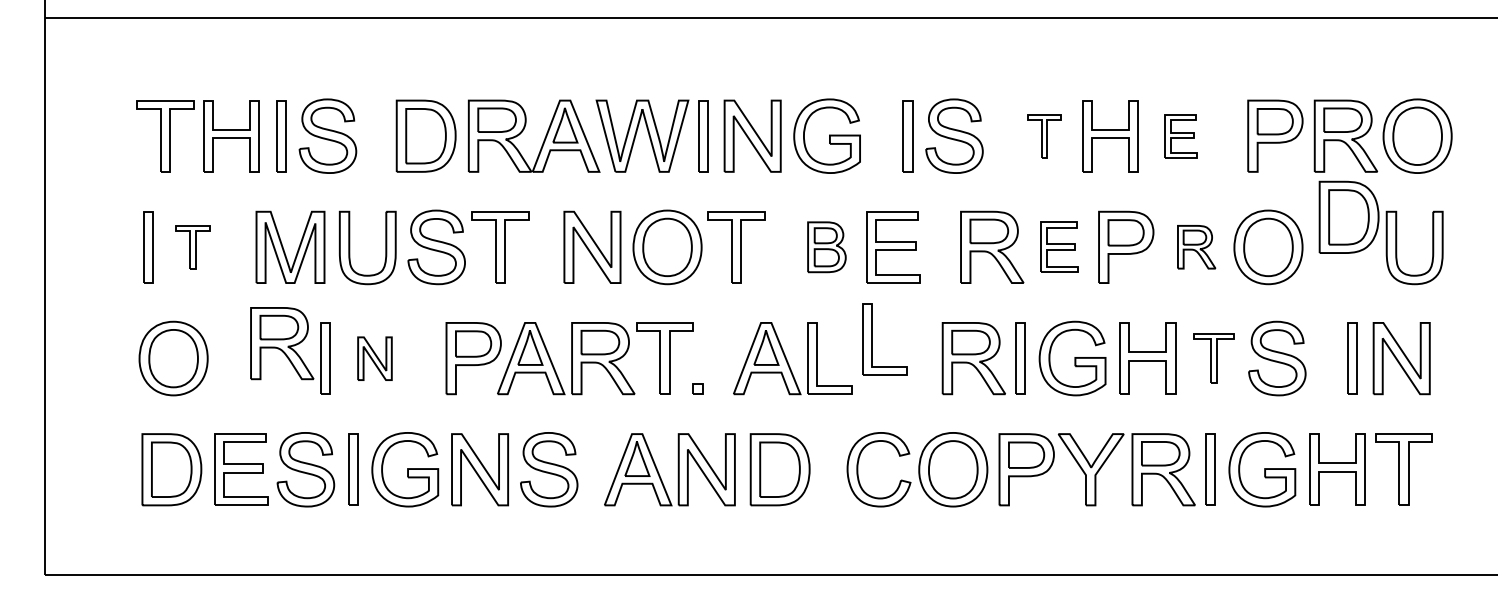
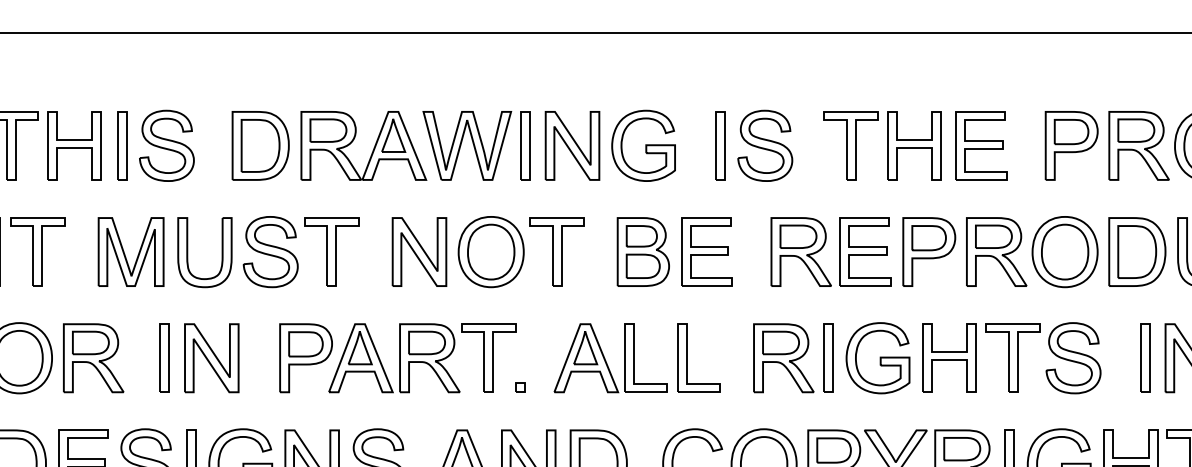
part: (1044, 136) -> (851, 146), size x1.67
part: (1180, 136) -> (981, 146), size x1.67
part: (1348, 216) -> (1136, 251), moved
part: (826, 246) -> (643, 251), size x1.43
part: (1196, 246) -> (996, 251), size x1.67
part: (192, 247) -> (37, 252), size x1.67
part: (1059, 247) -> (865, 252), size x1.43
part: (872, 339) -> (686, 358), moved
part: (282, 343) -> (93, 358), moved
part: (374, 358) -> (211, 358), size x1.67
part: (1213, 358) -> (1012, 358), size x1.43

